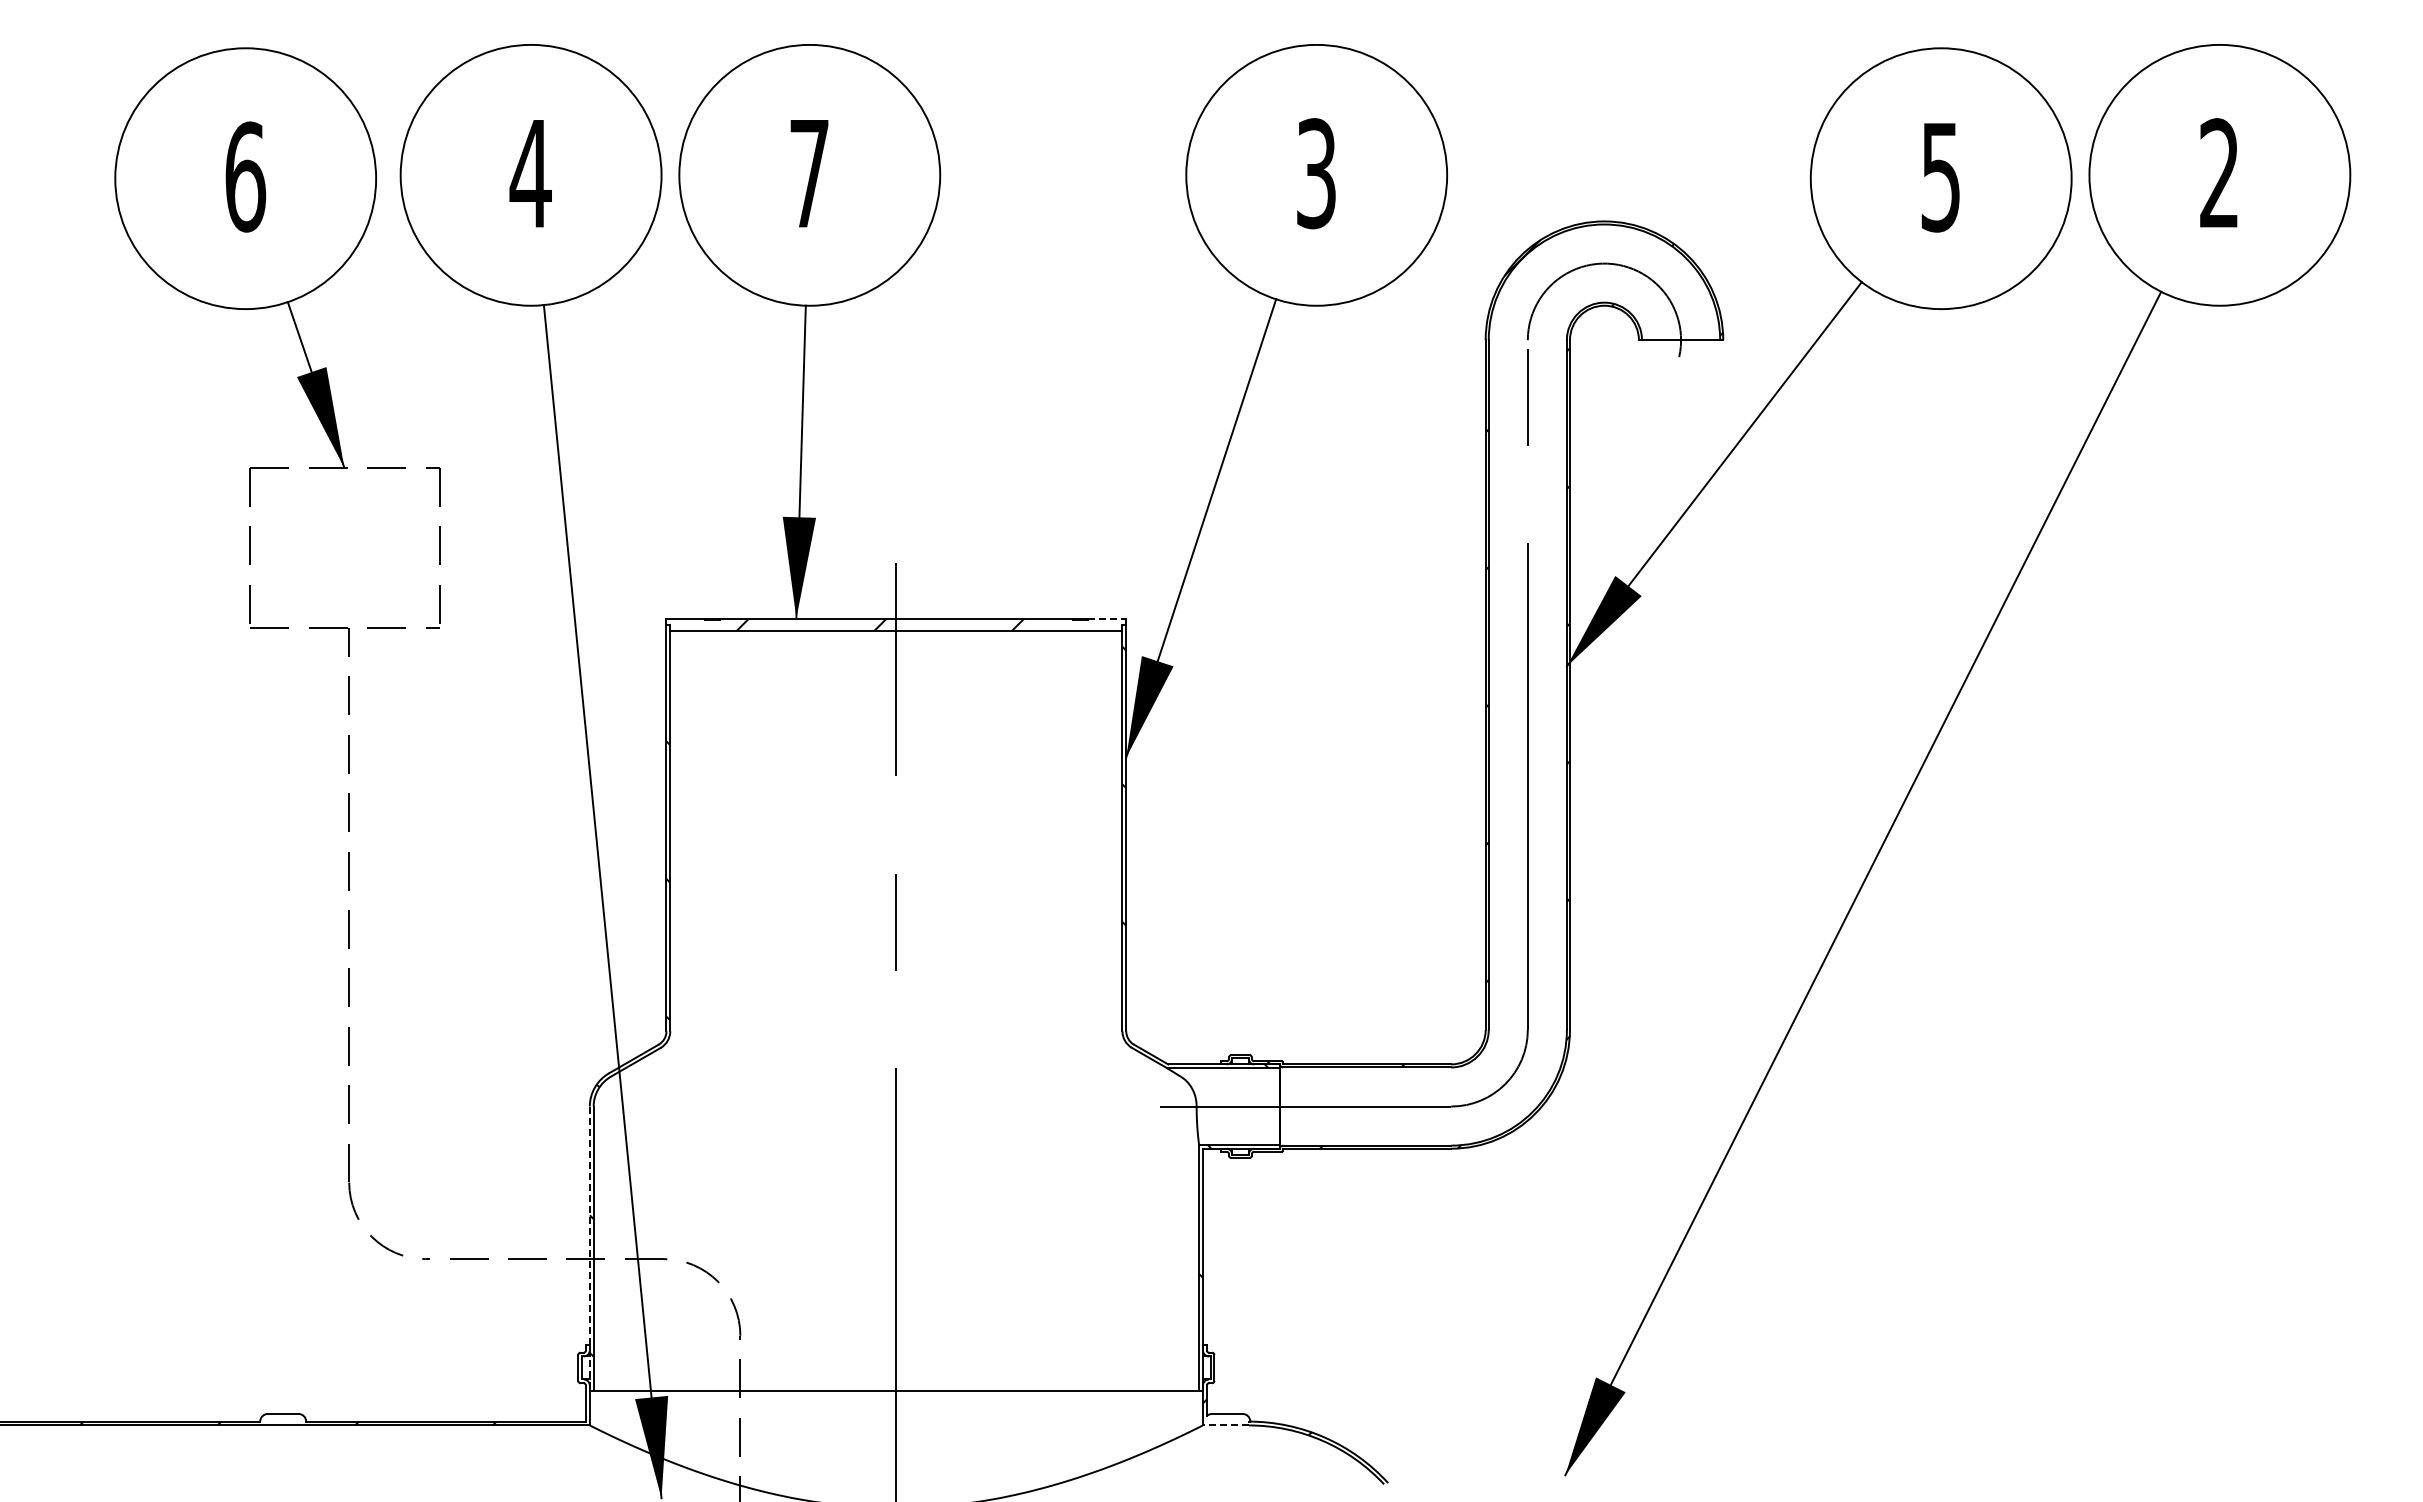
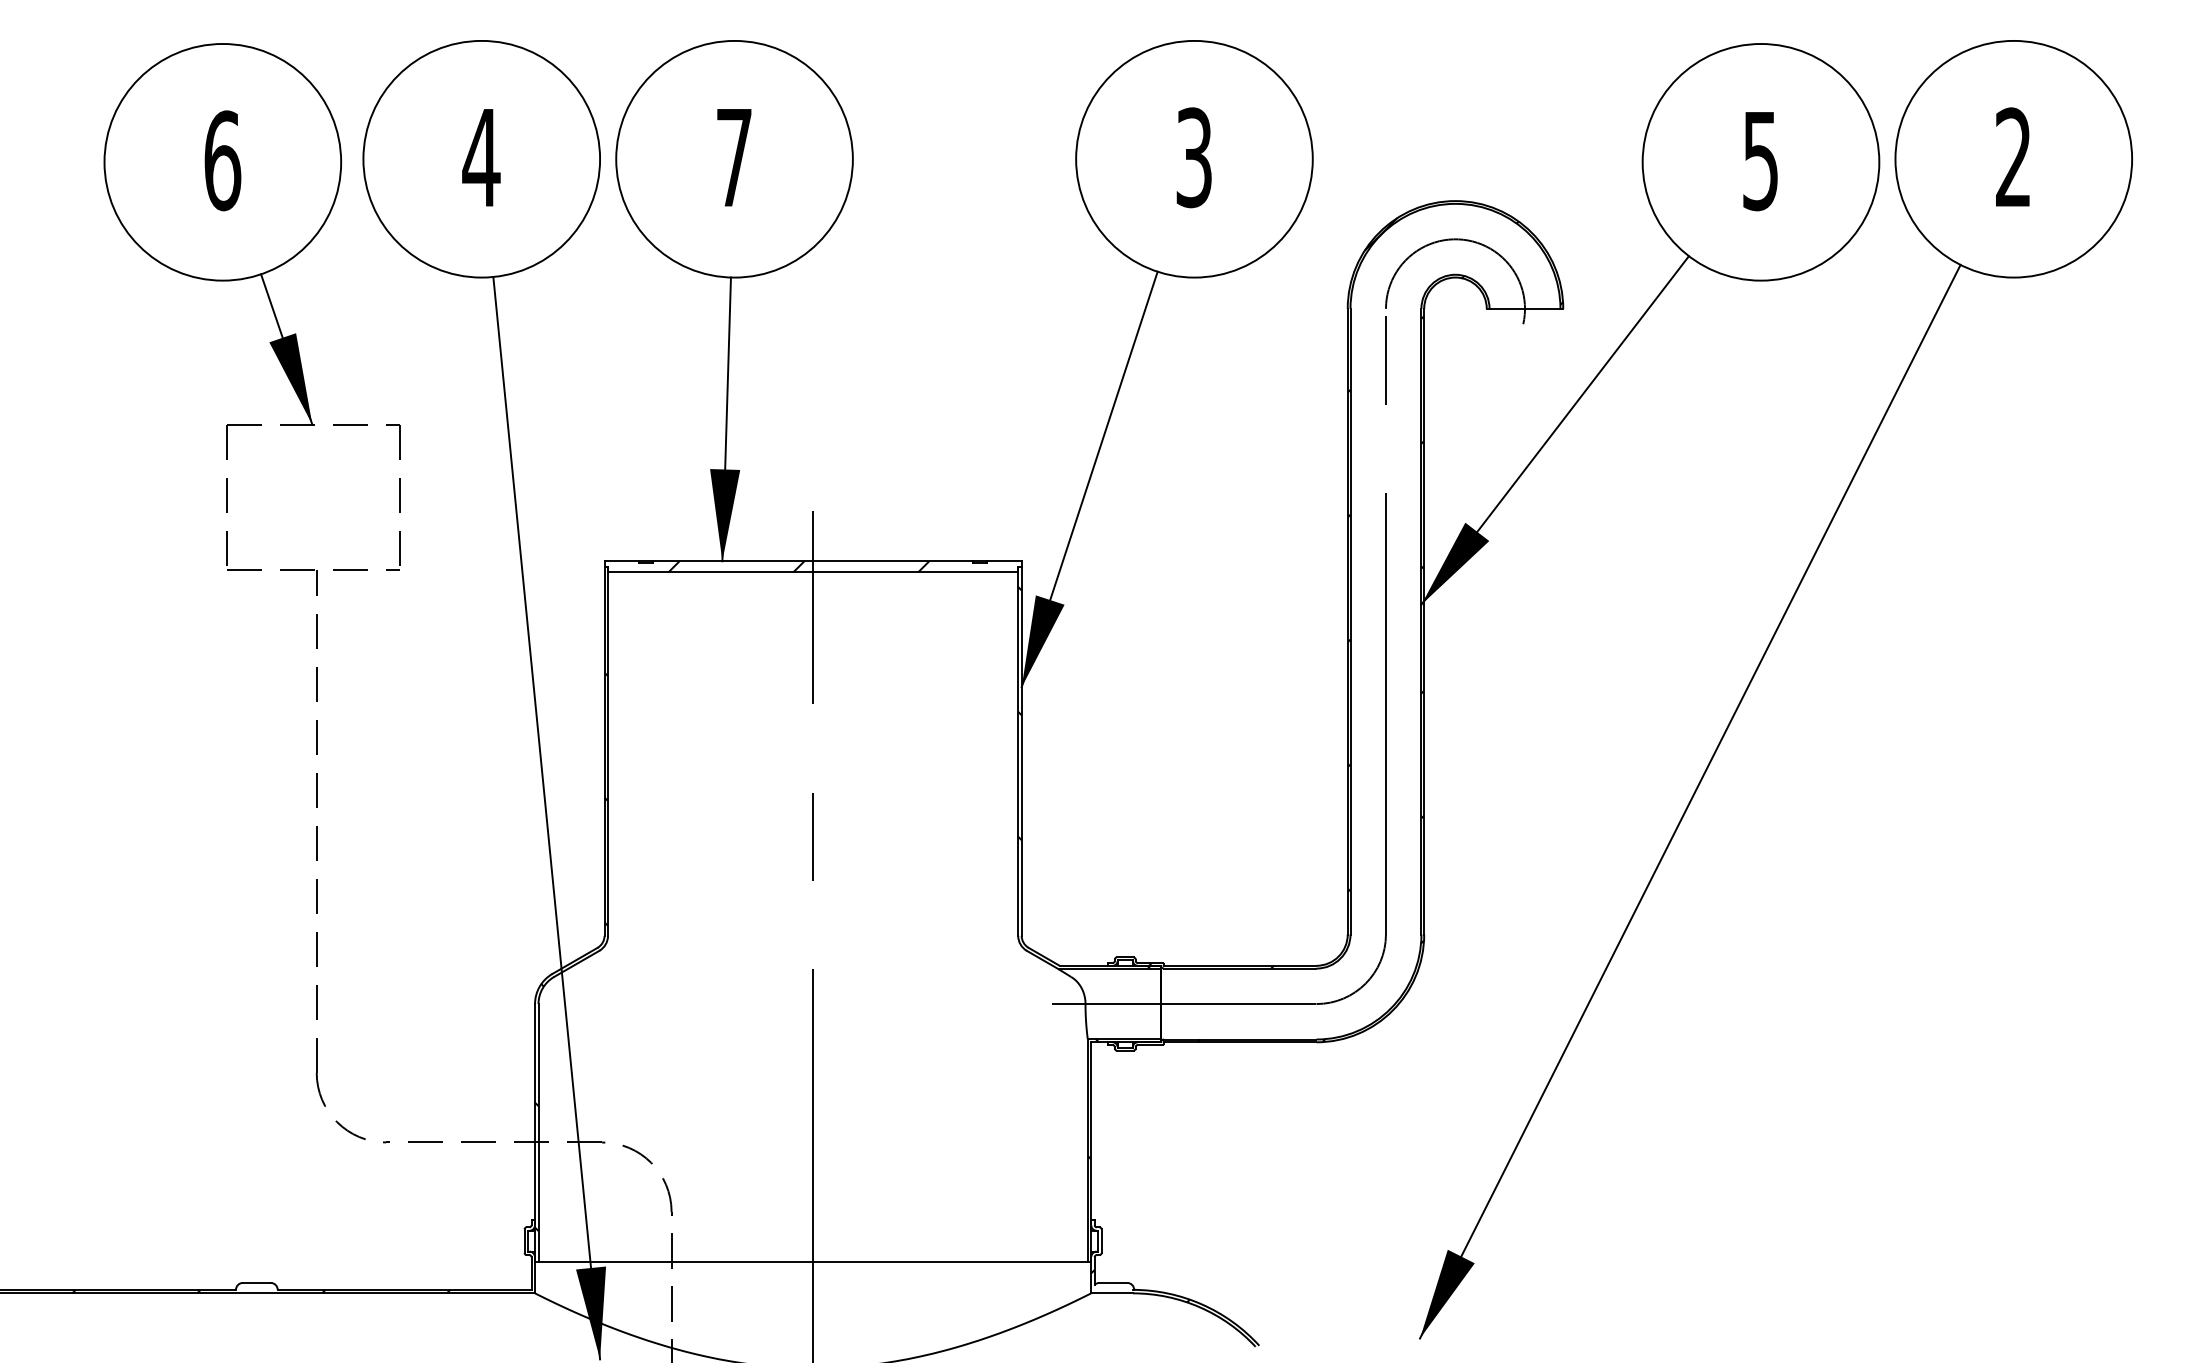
line: (1107, 618) -> (1004, 561), dashed -> solid
line: (589, 1249) -> (534, 1133), dashed -> solid
line: (1225, 1425) -> (1111, 1293), dashed -> solid

